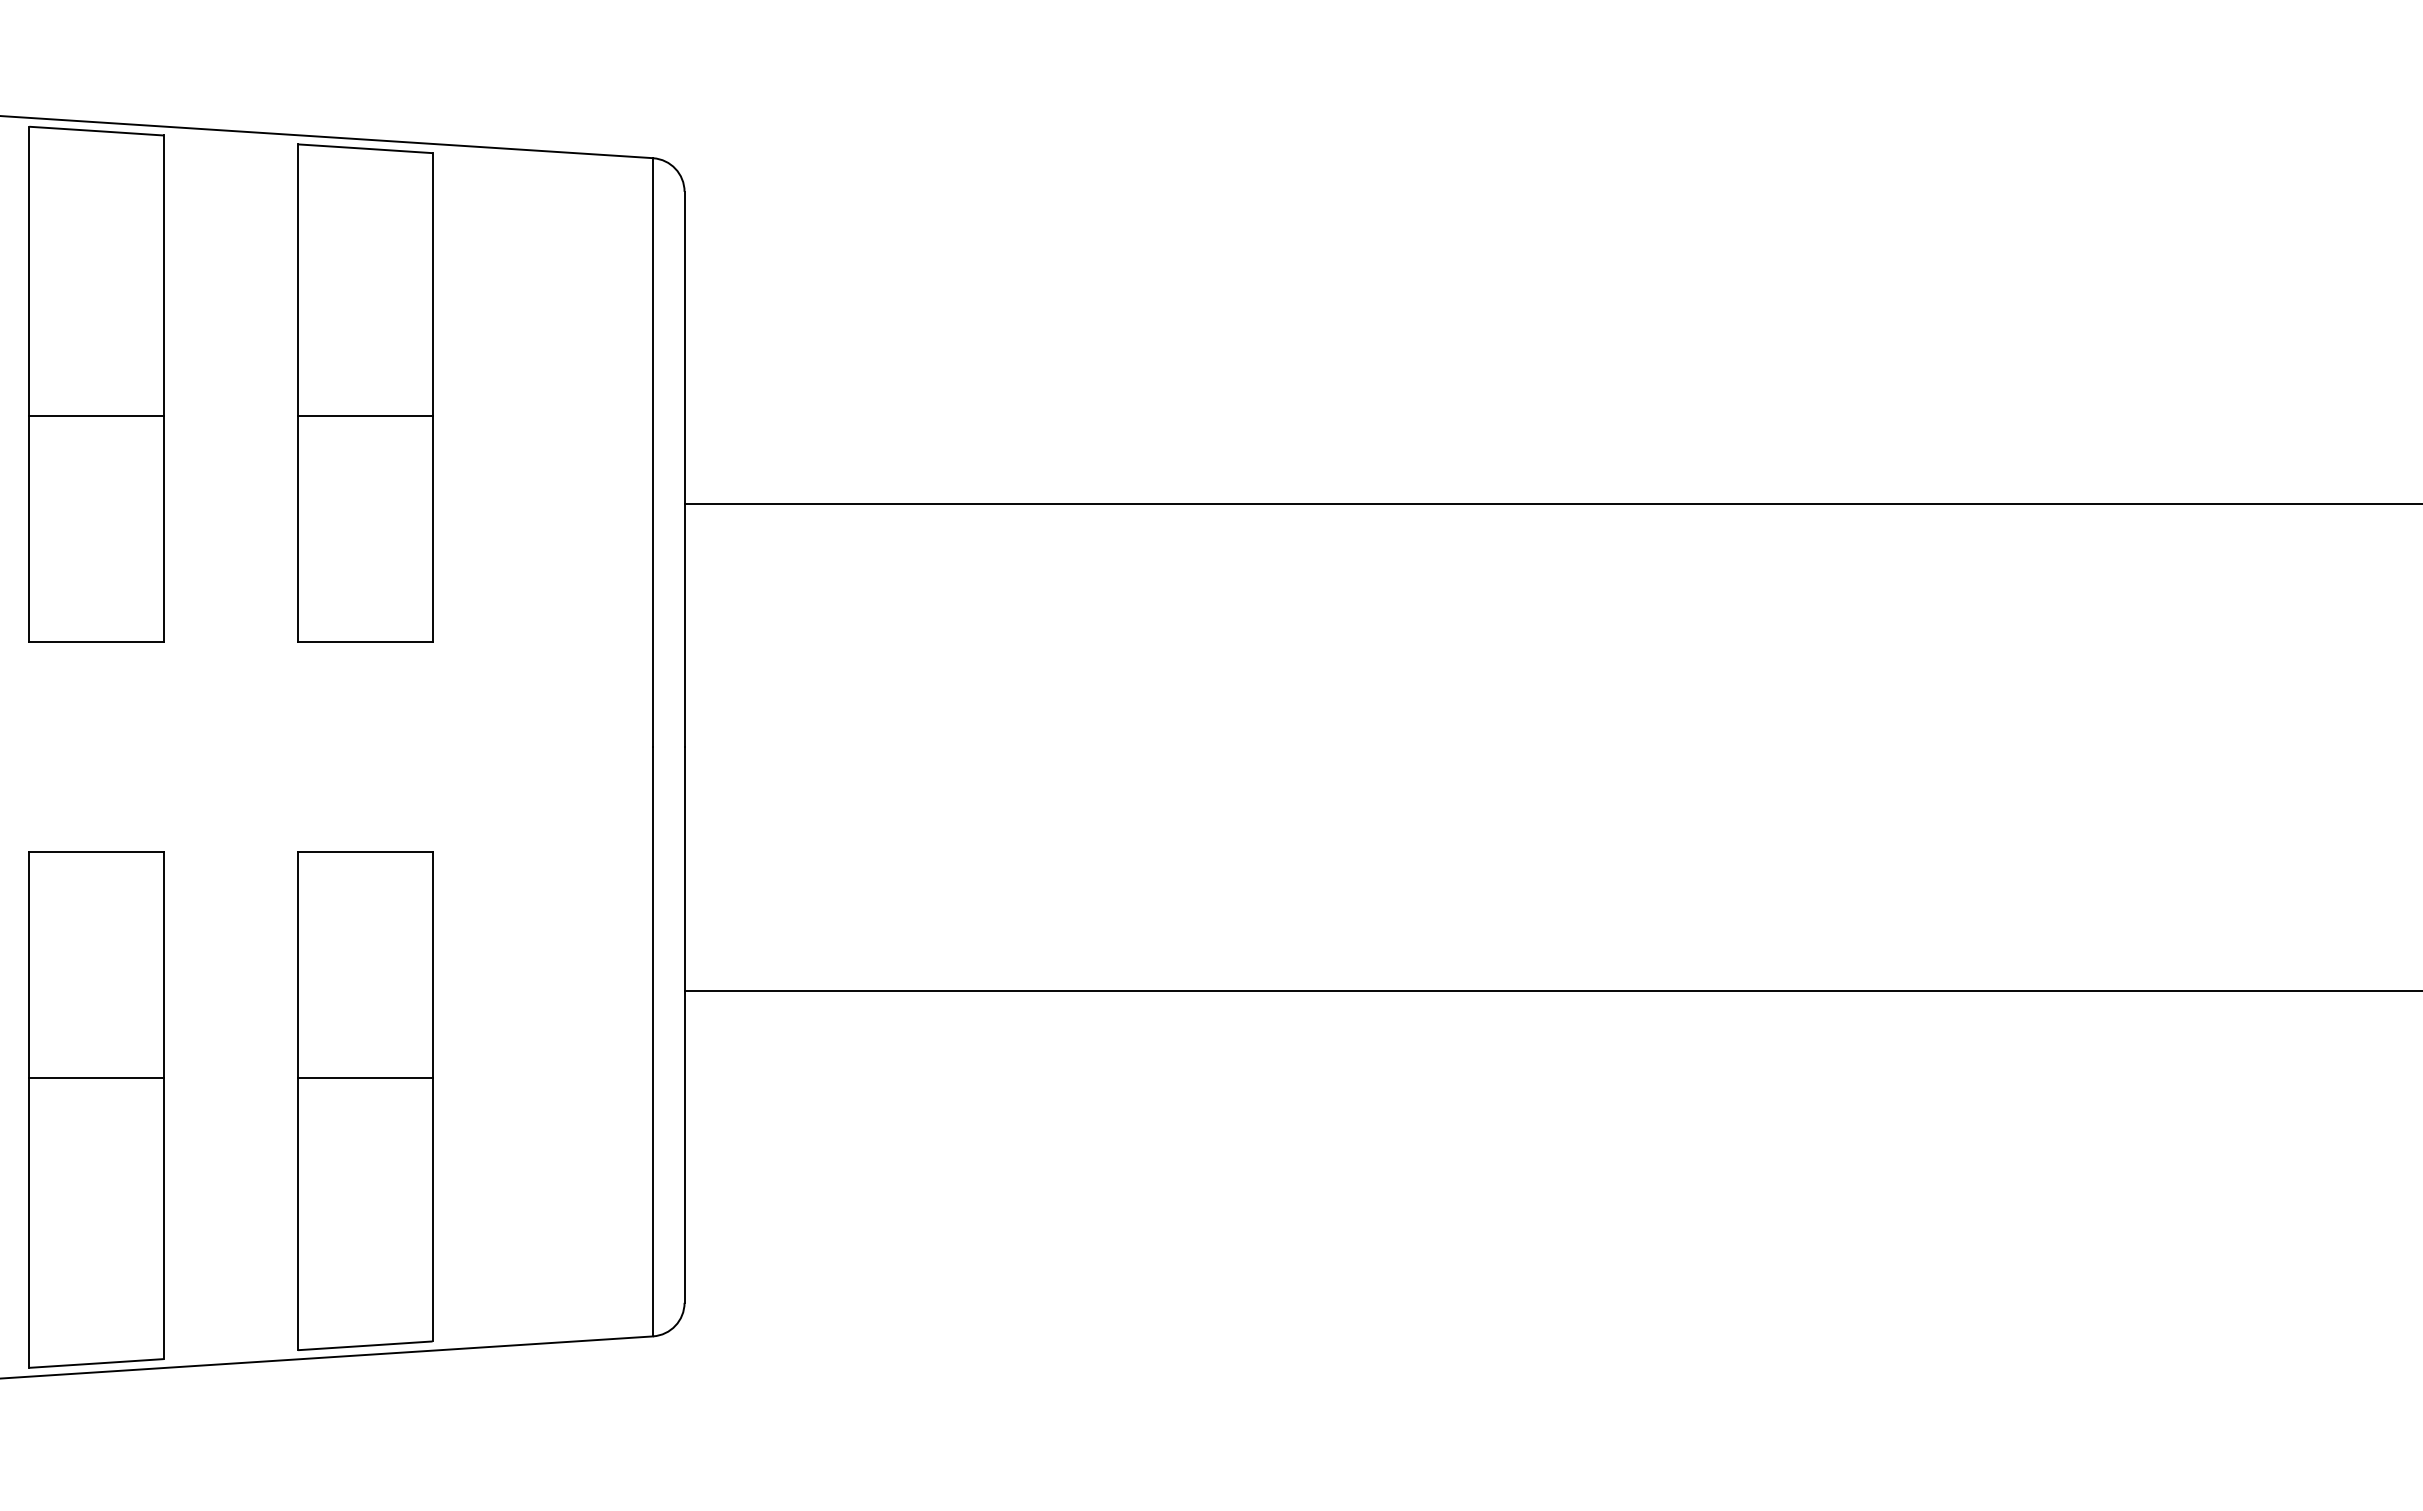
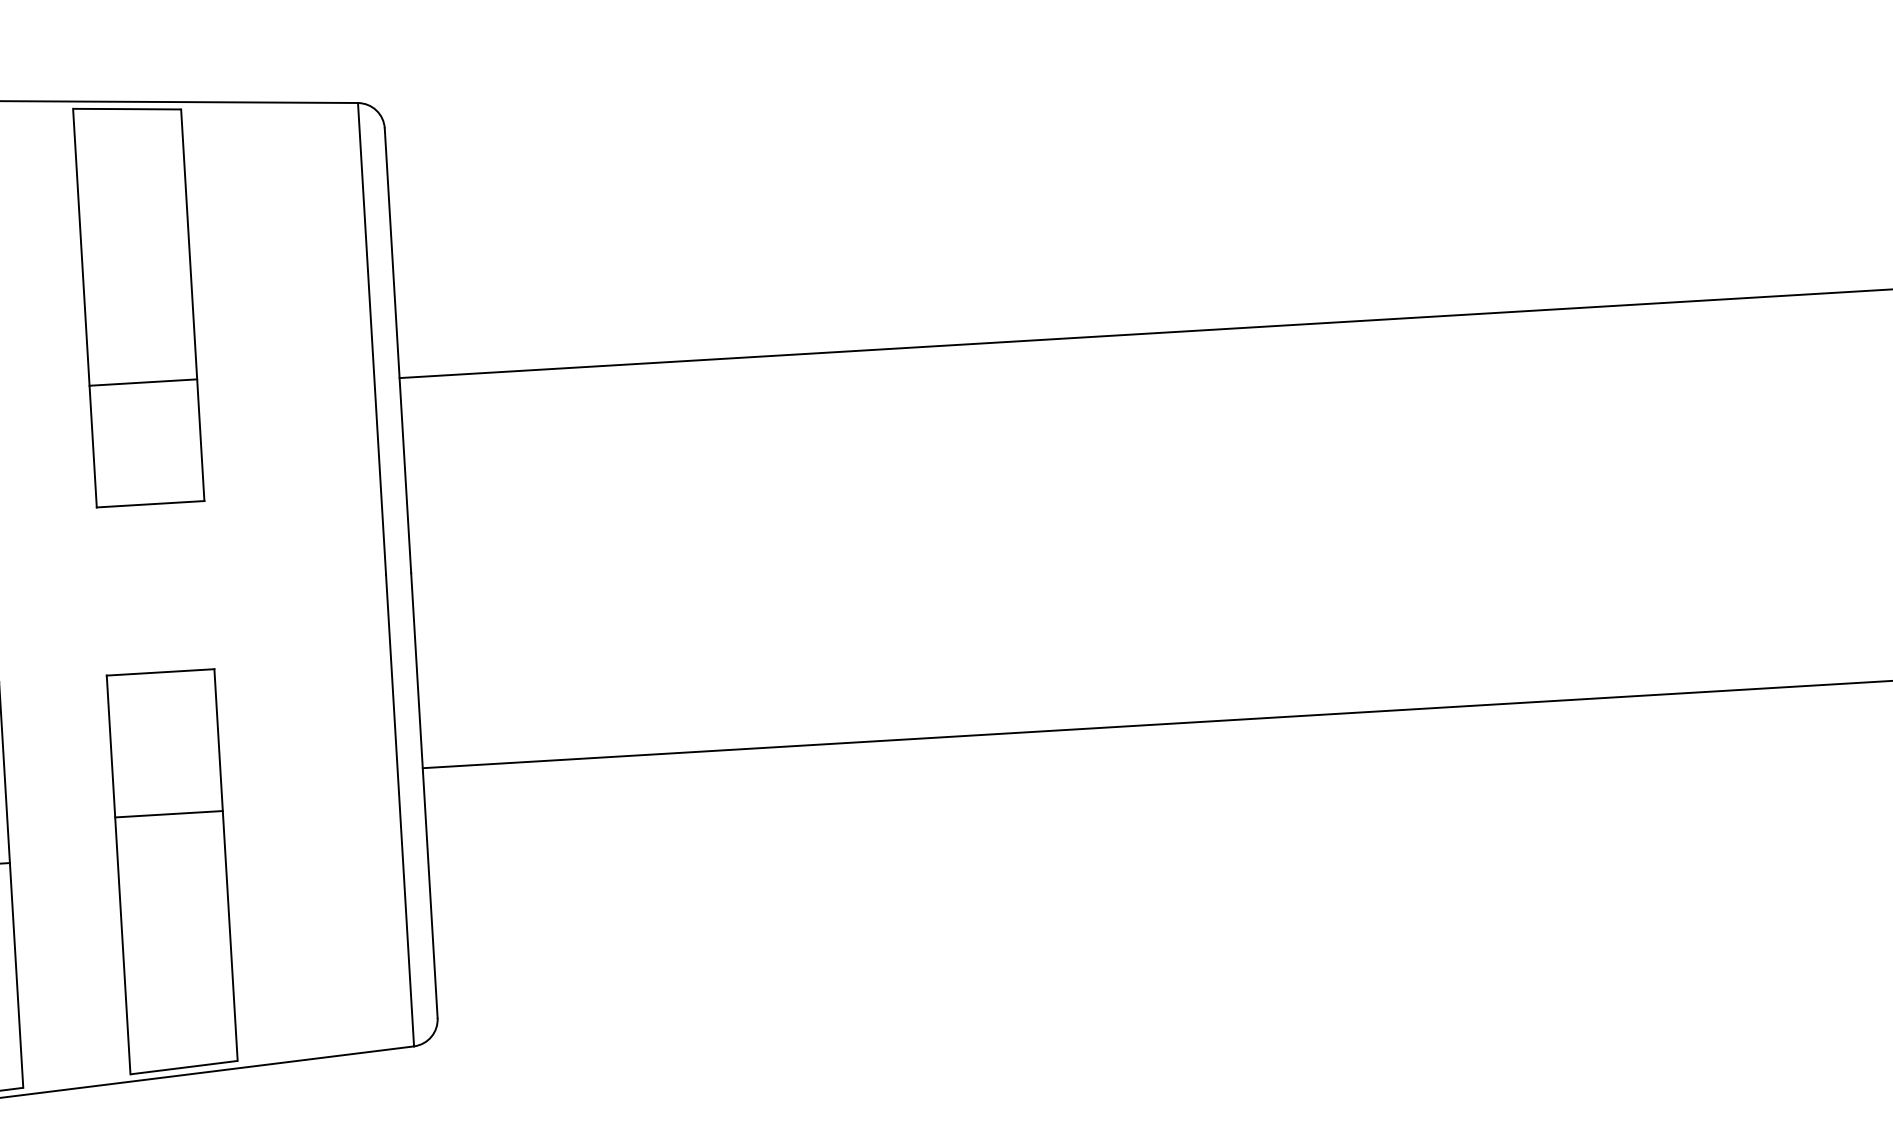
line: (365, 416) -> (143, 382), moved
line: (365, 1078) -> (169, 814), moved

